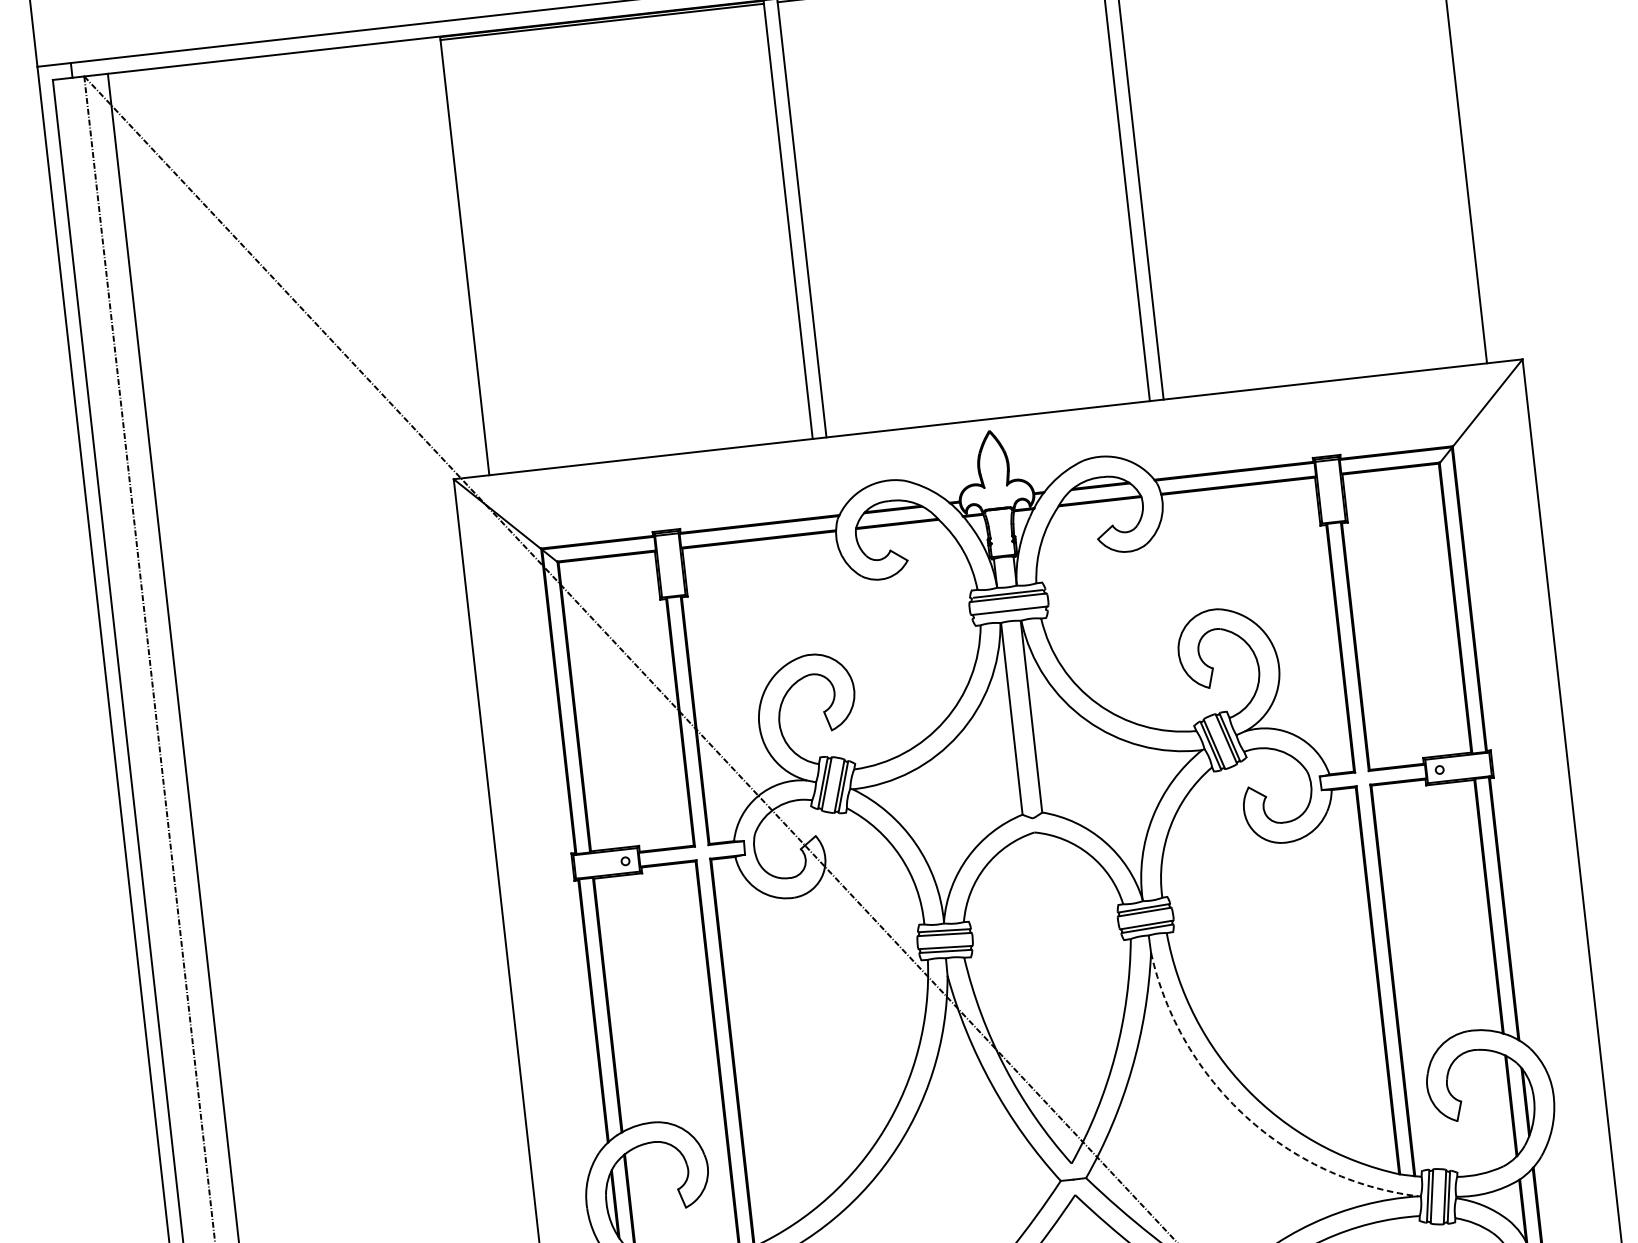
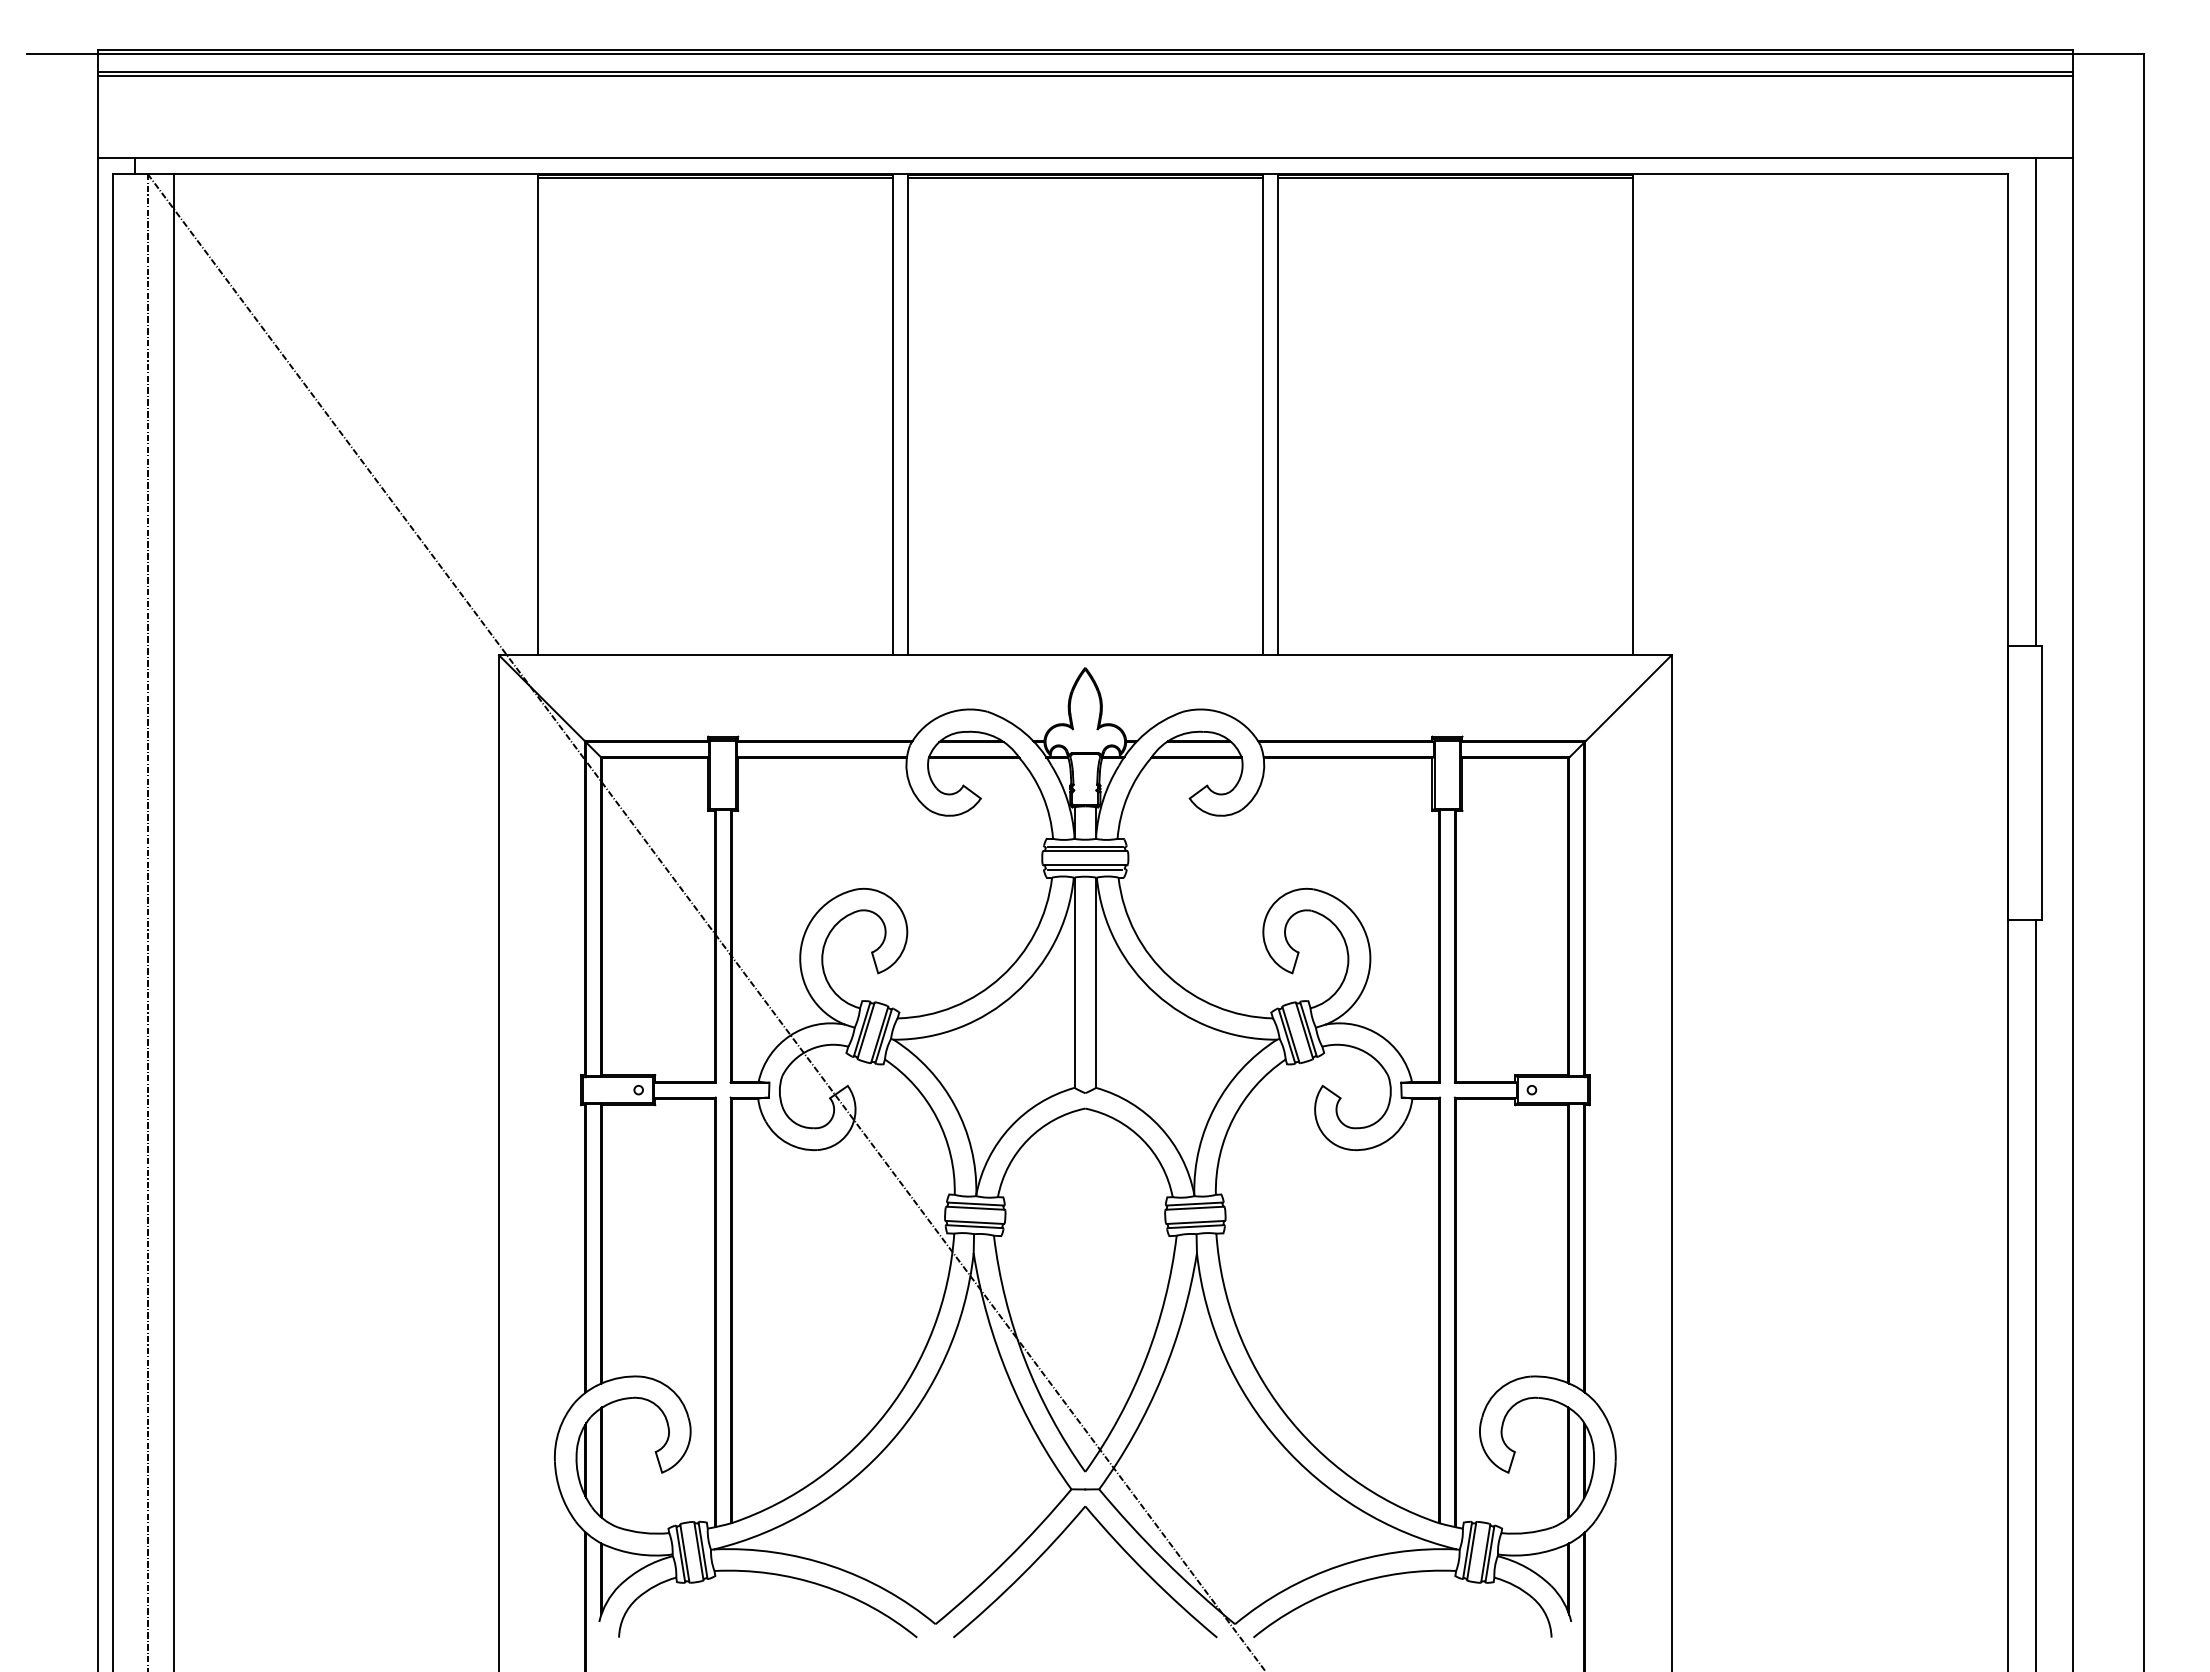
line: (1010, 614) -> (1085, 869), added
arc: (1246, 1116) -> (1280, 1442), dashed -> solid

